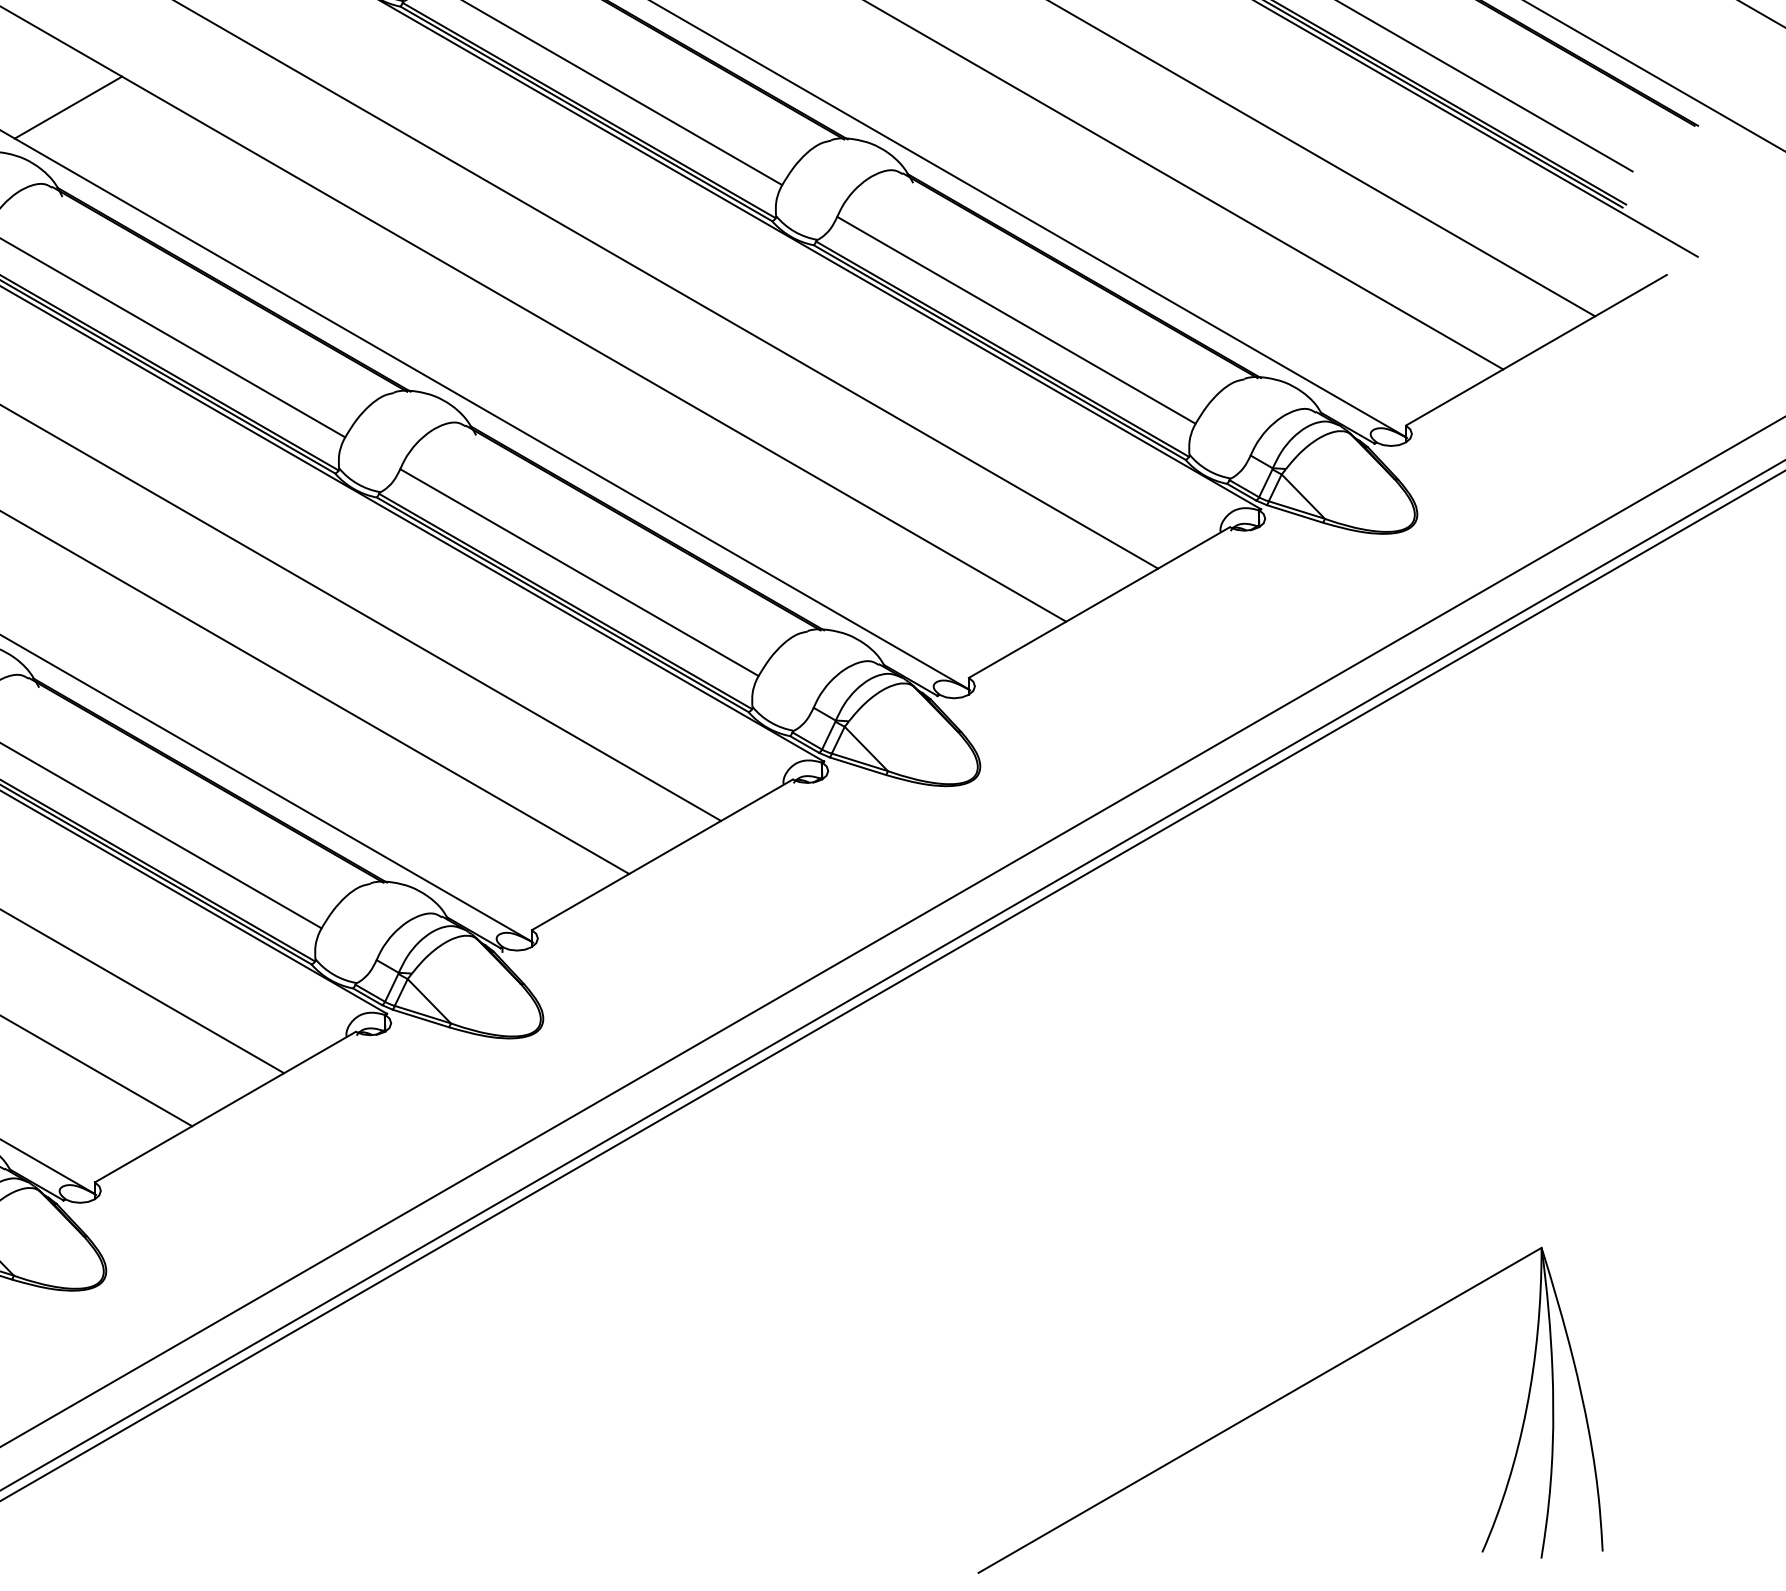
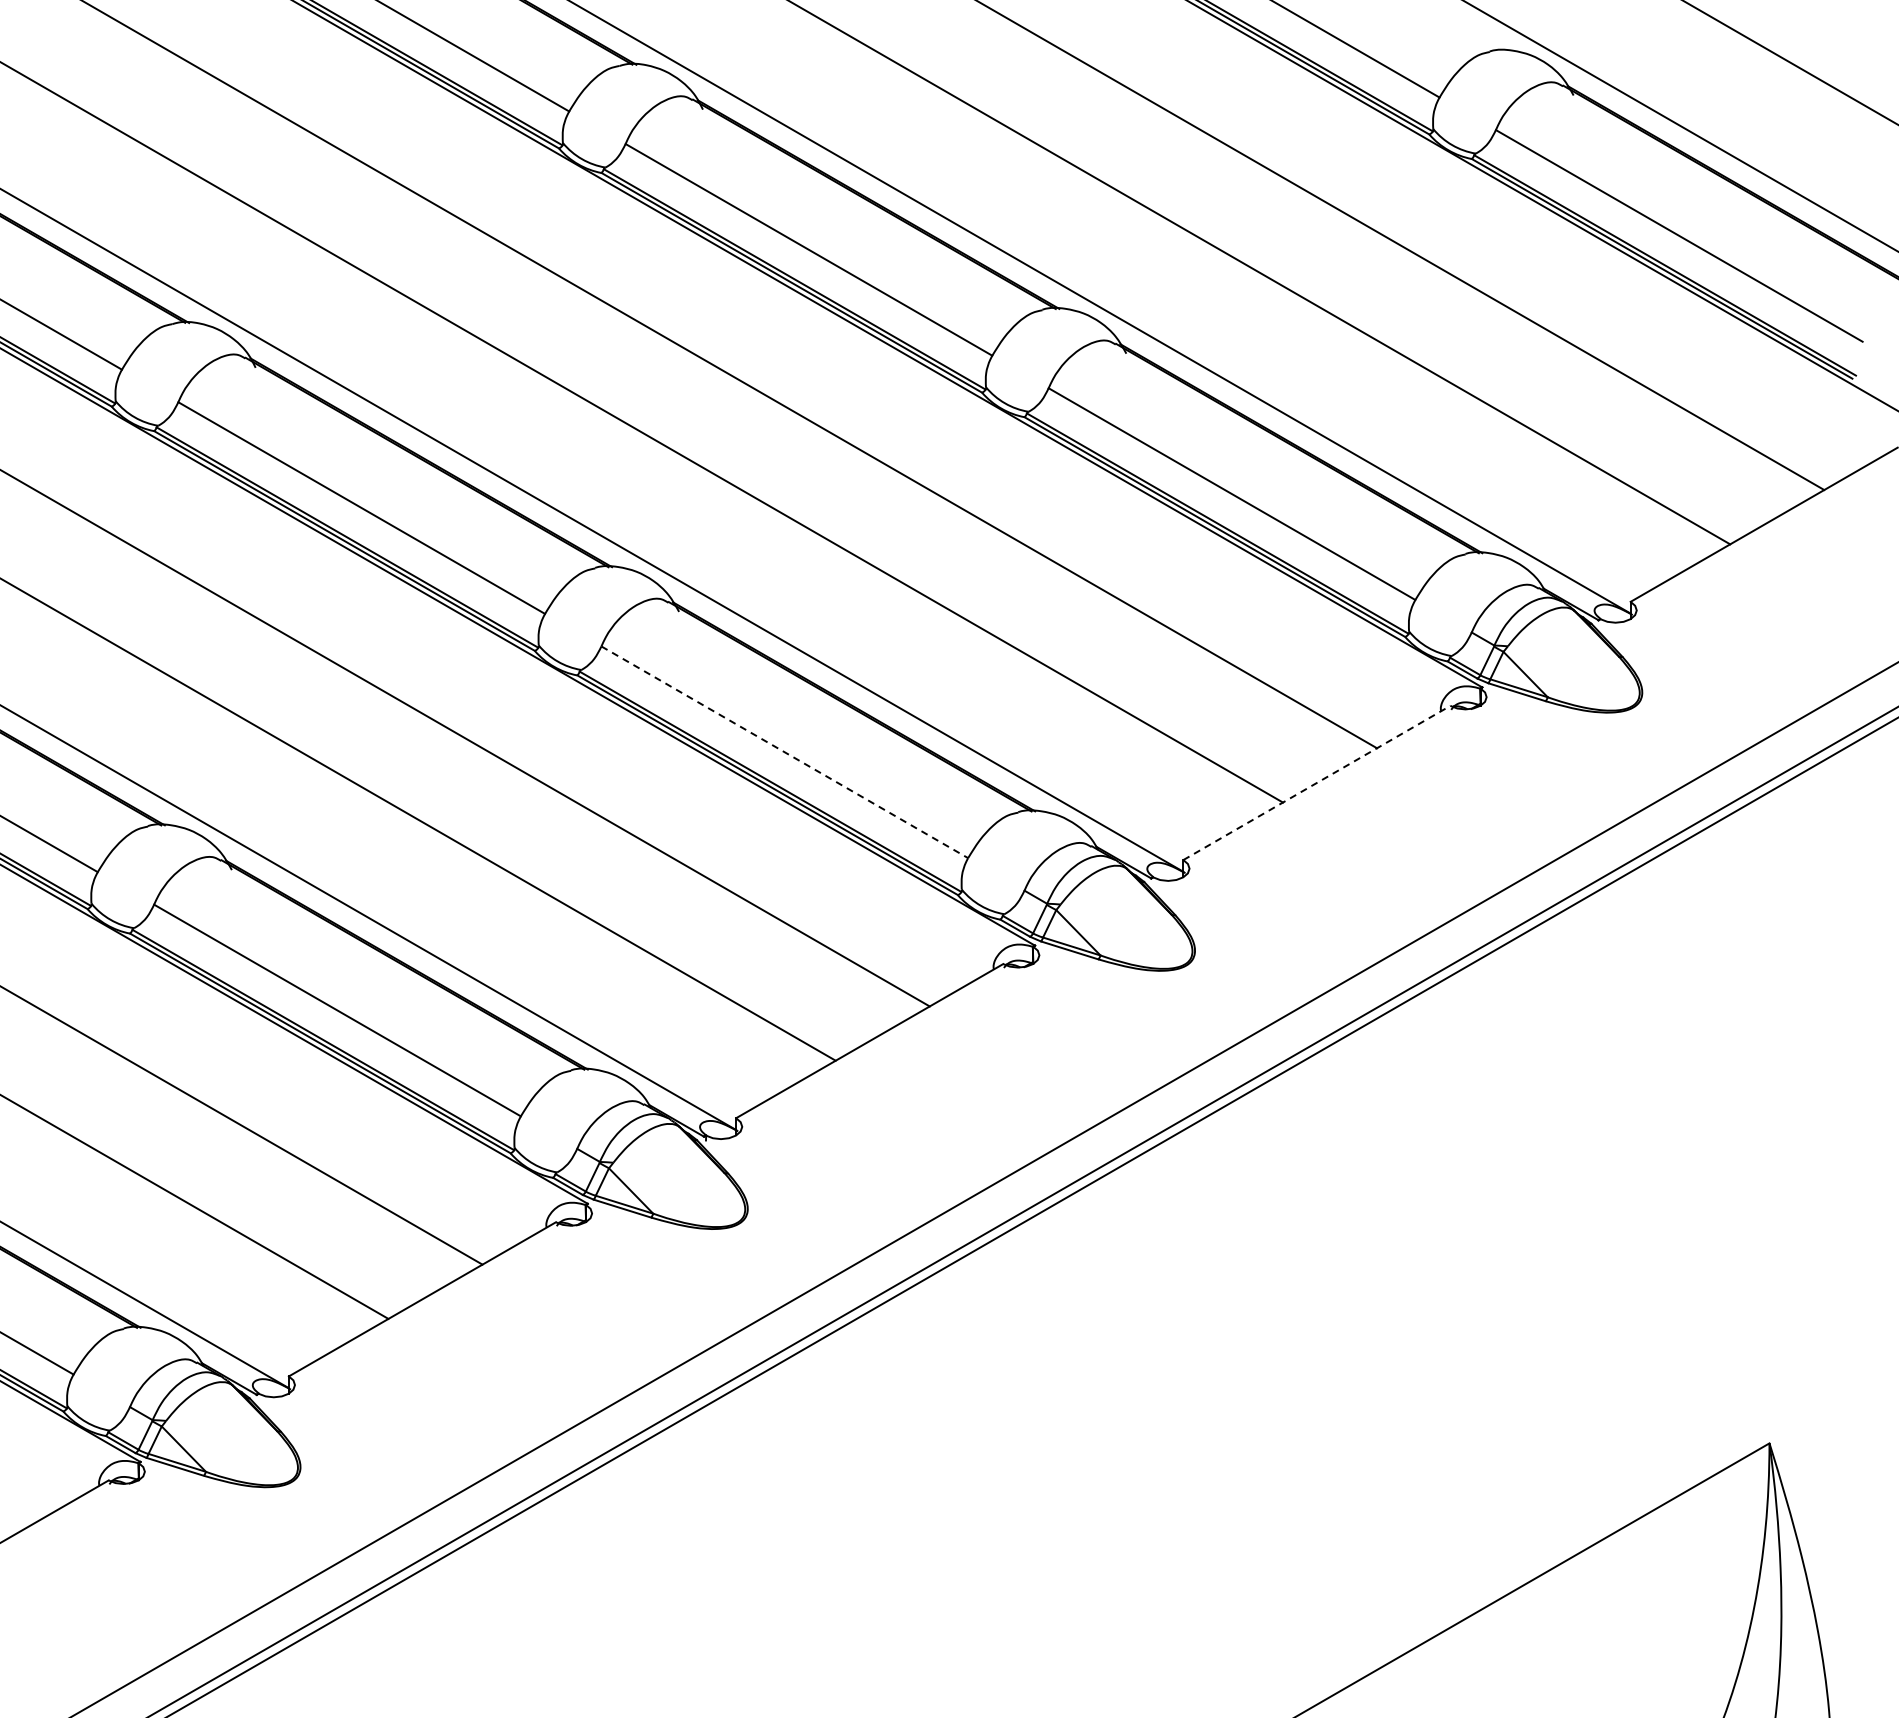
line: (68, 107) -> (261, 276), removed
line: (579, 572) -> (784, 752), solid -> dashed
line: (1099, 602) -> (1317, 782), solid -> dashed

